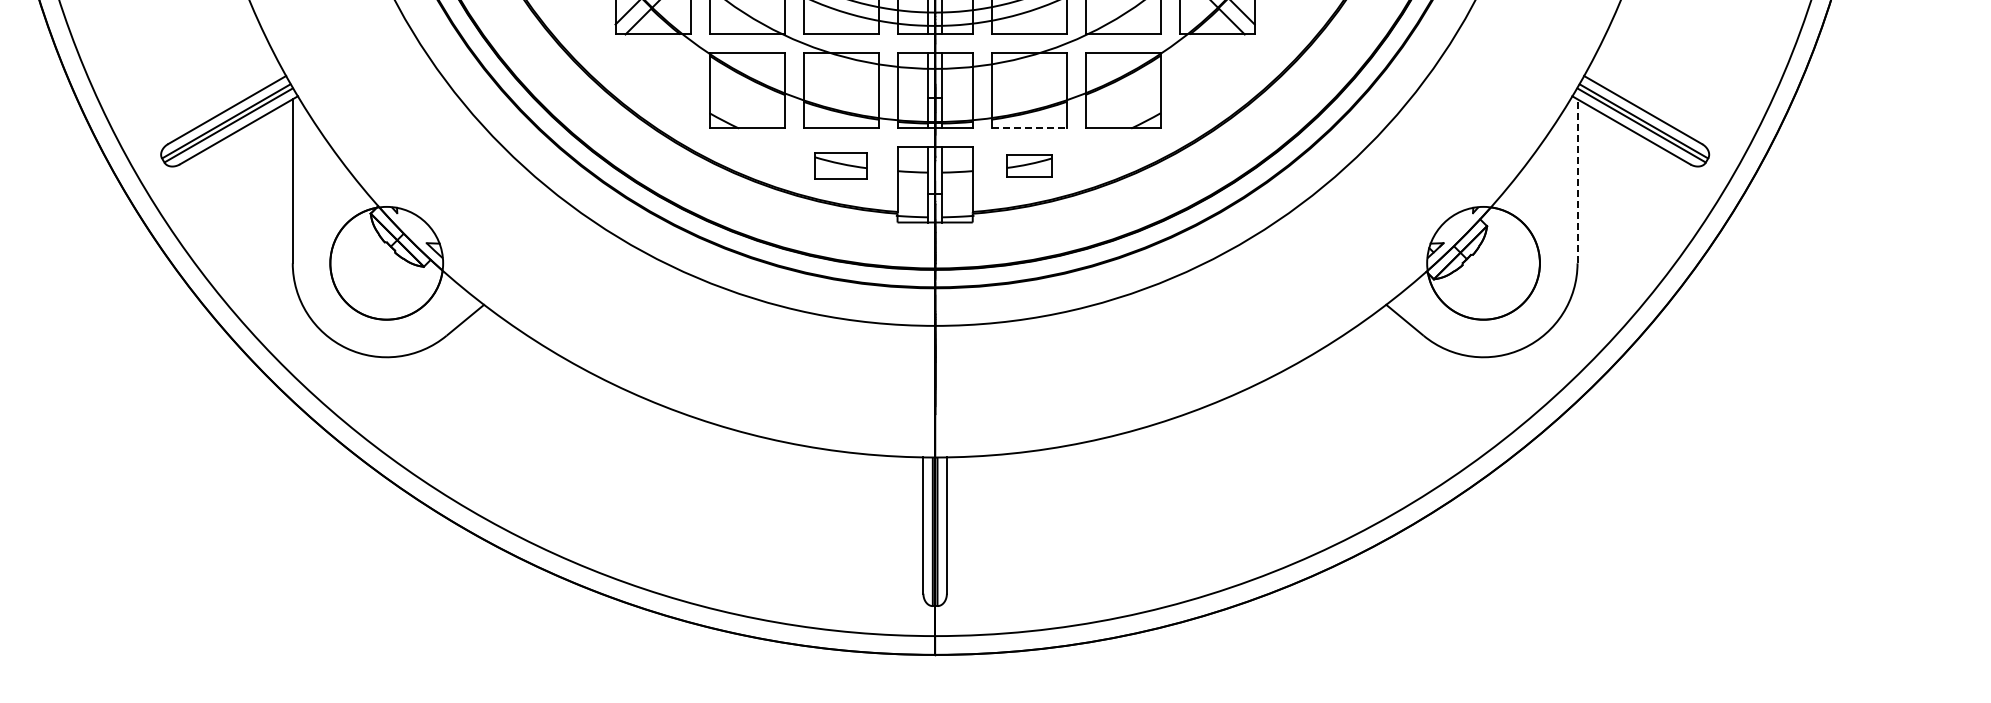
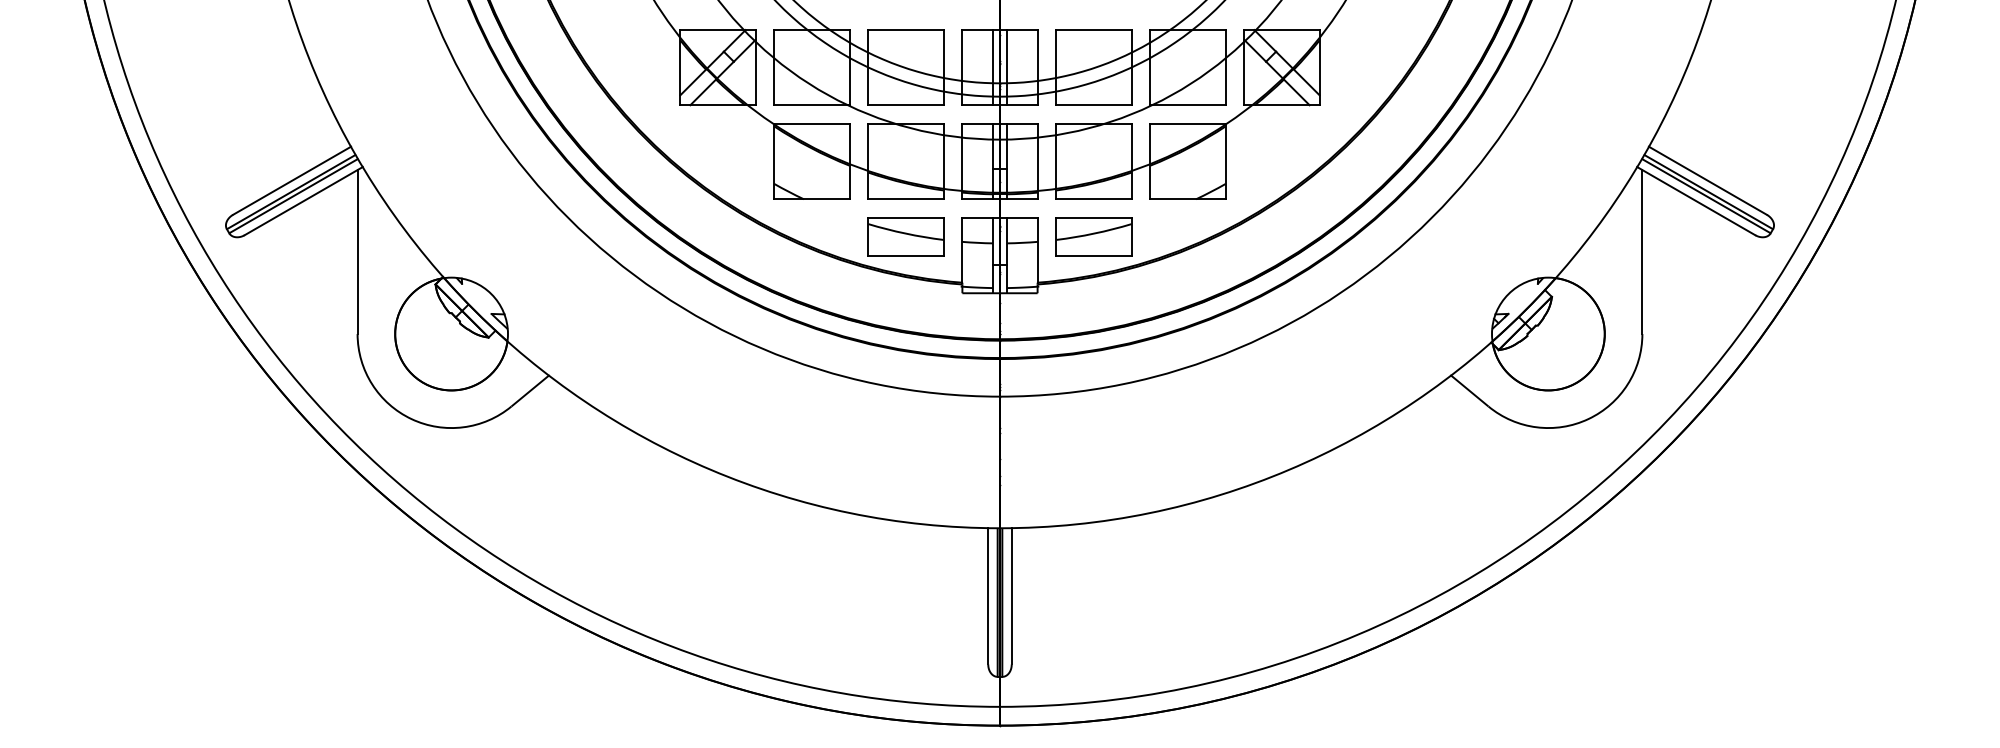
line: (1029, 128) -> (1094, 199), dashed -> solid
part: (840, 165) -> (905, 236), size x1.43
part: (1028, 165) -> (1093, 236), size x1.67
line: (1577, 180) -> (1642, 251), dashed -> solid

